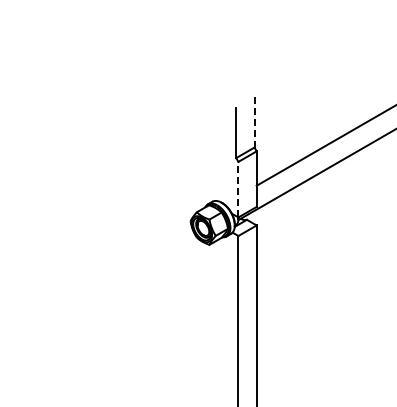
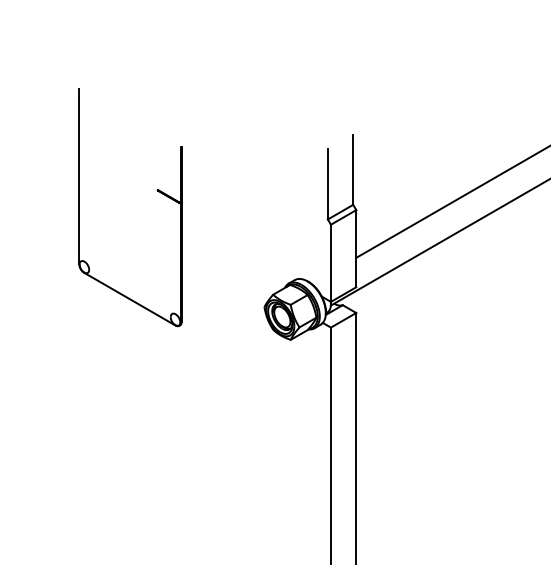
line: (254, 122) -> (353, 170), dashed -> solid
part: (112, 137) -> (156, 190), added
line: (238, 189) -> (331, 263), dashed -> solid

